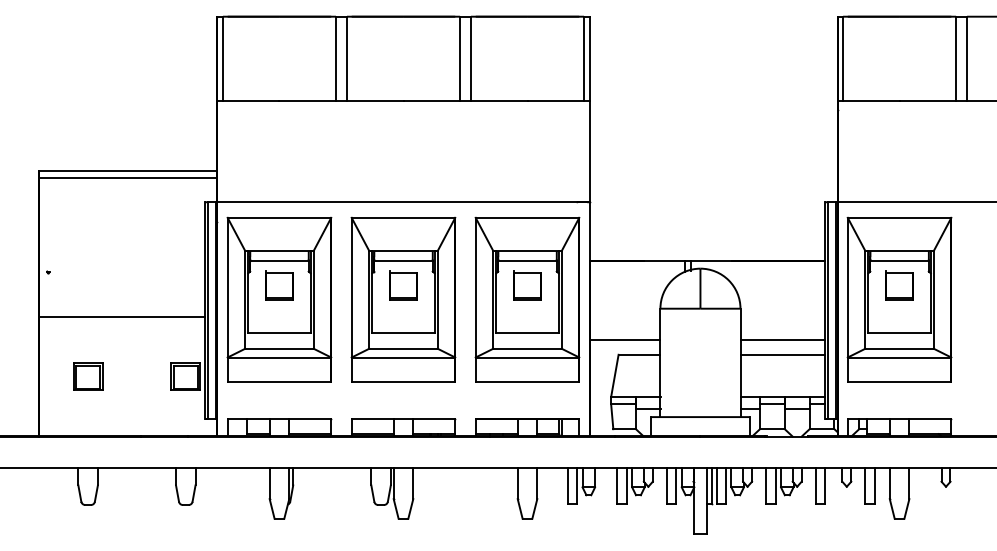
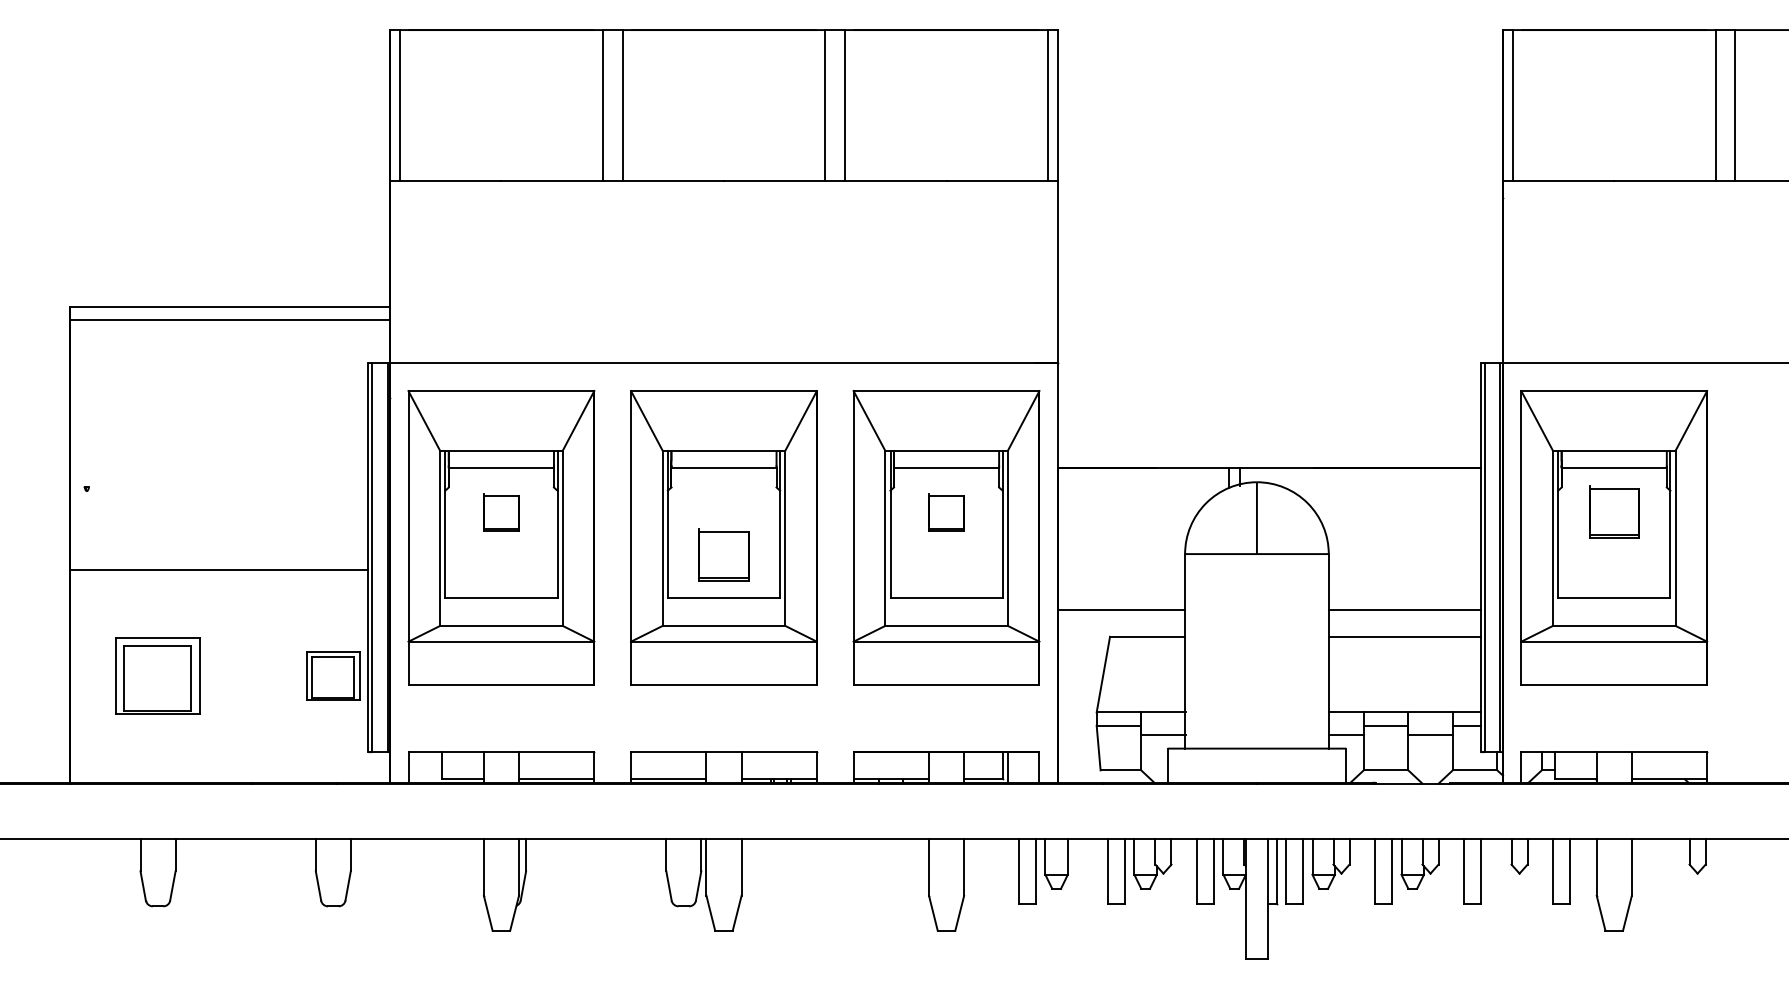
part: (279, 285) -> (501, 512), size x0.7
part: (403, 285) -> (724, 555), moved
part: (527, 285) -> (946, 512), size x0.7
part: (88, 376) -> (158, 675), size x1.6

